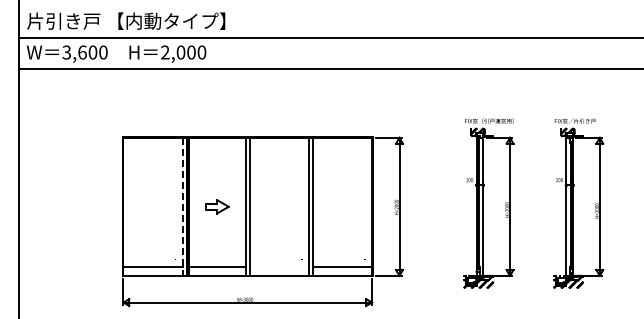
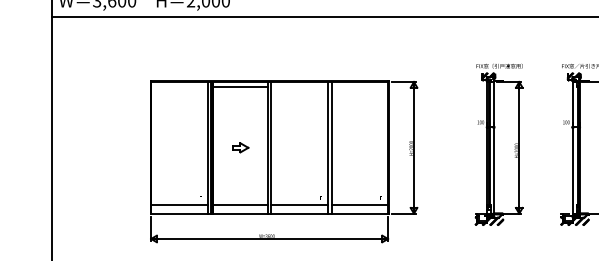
line: (216, 143) -> (239, 87), added
part: (217, 206) -> (240, 147), size x0.71
line: (182, 207) -> (207, 148), dashed -> solid
line: (279, 267) -> (299, 205), added

